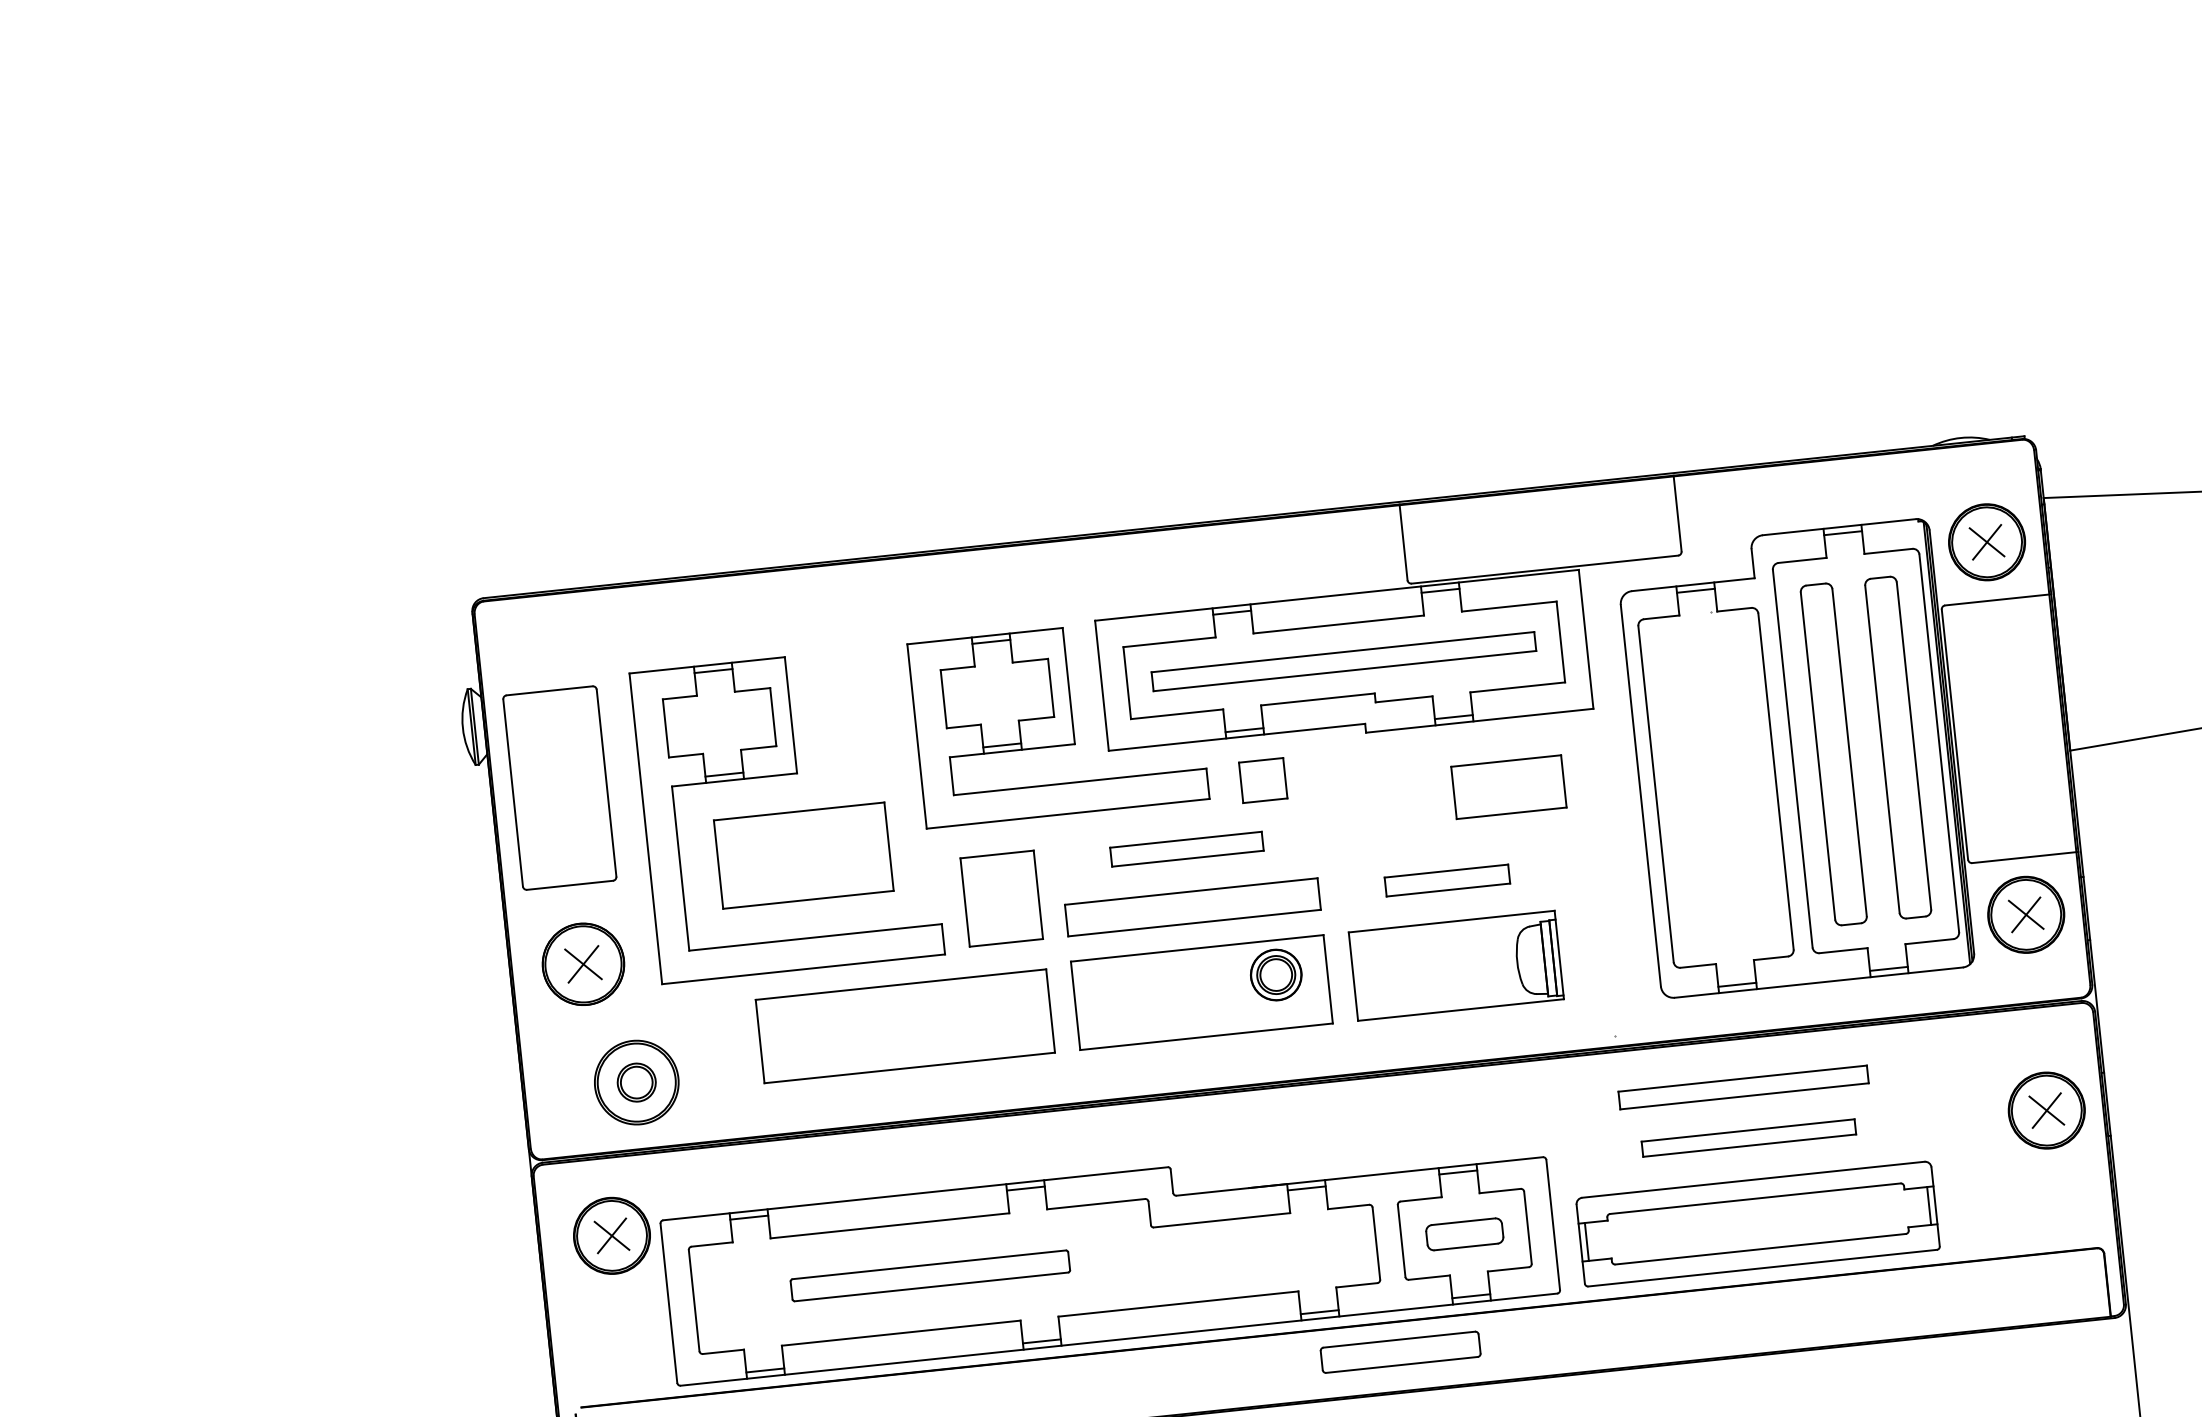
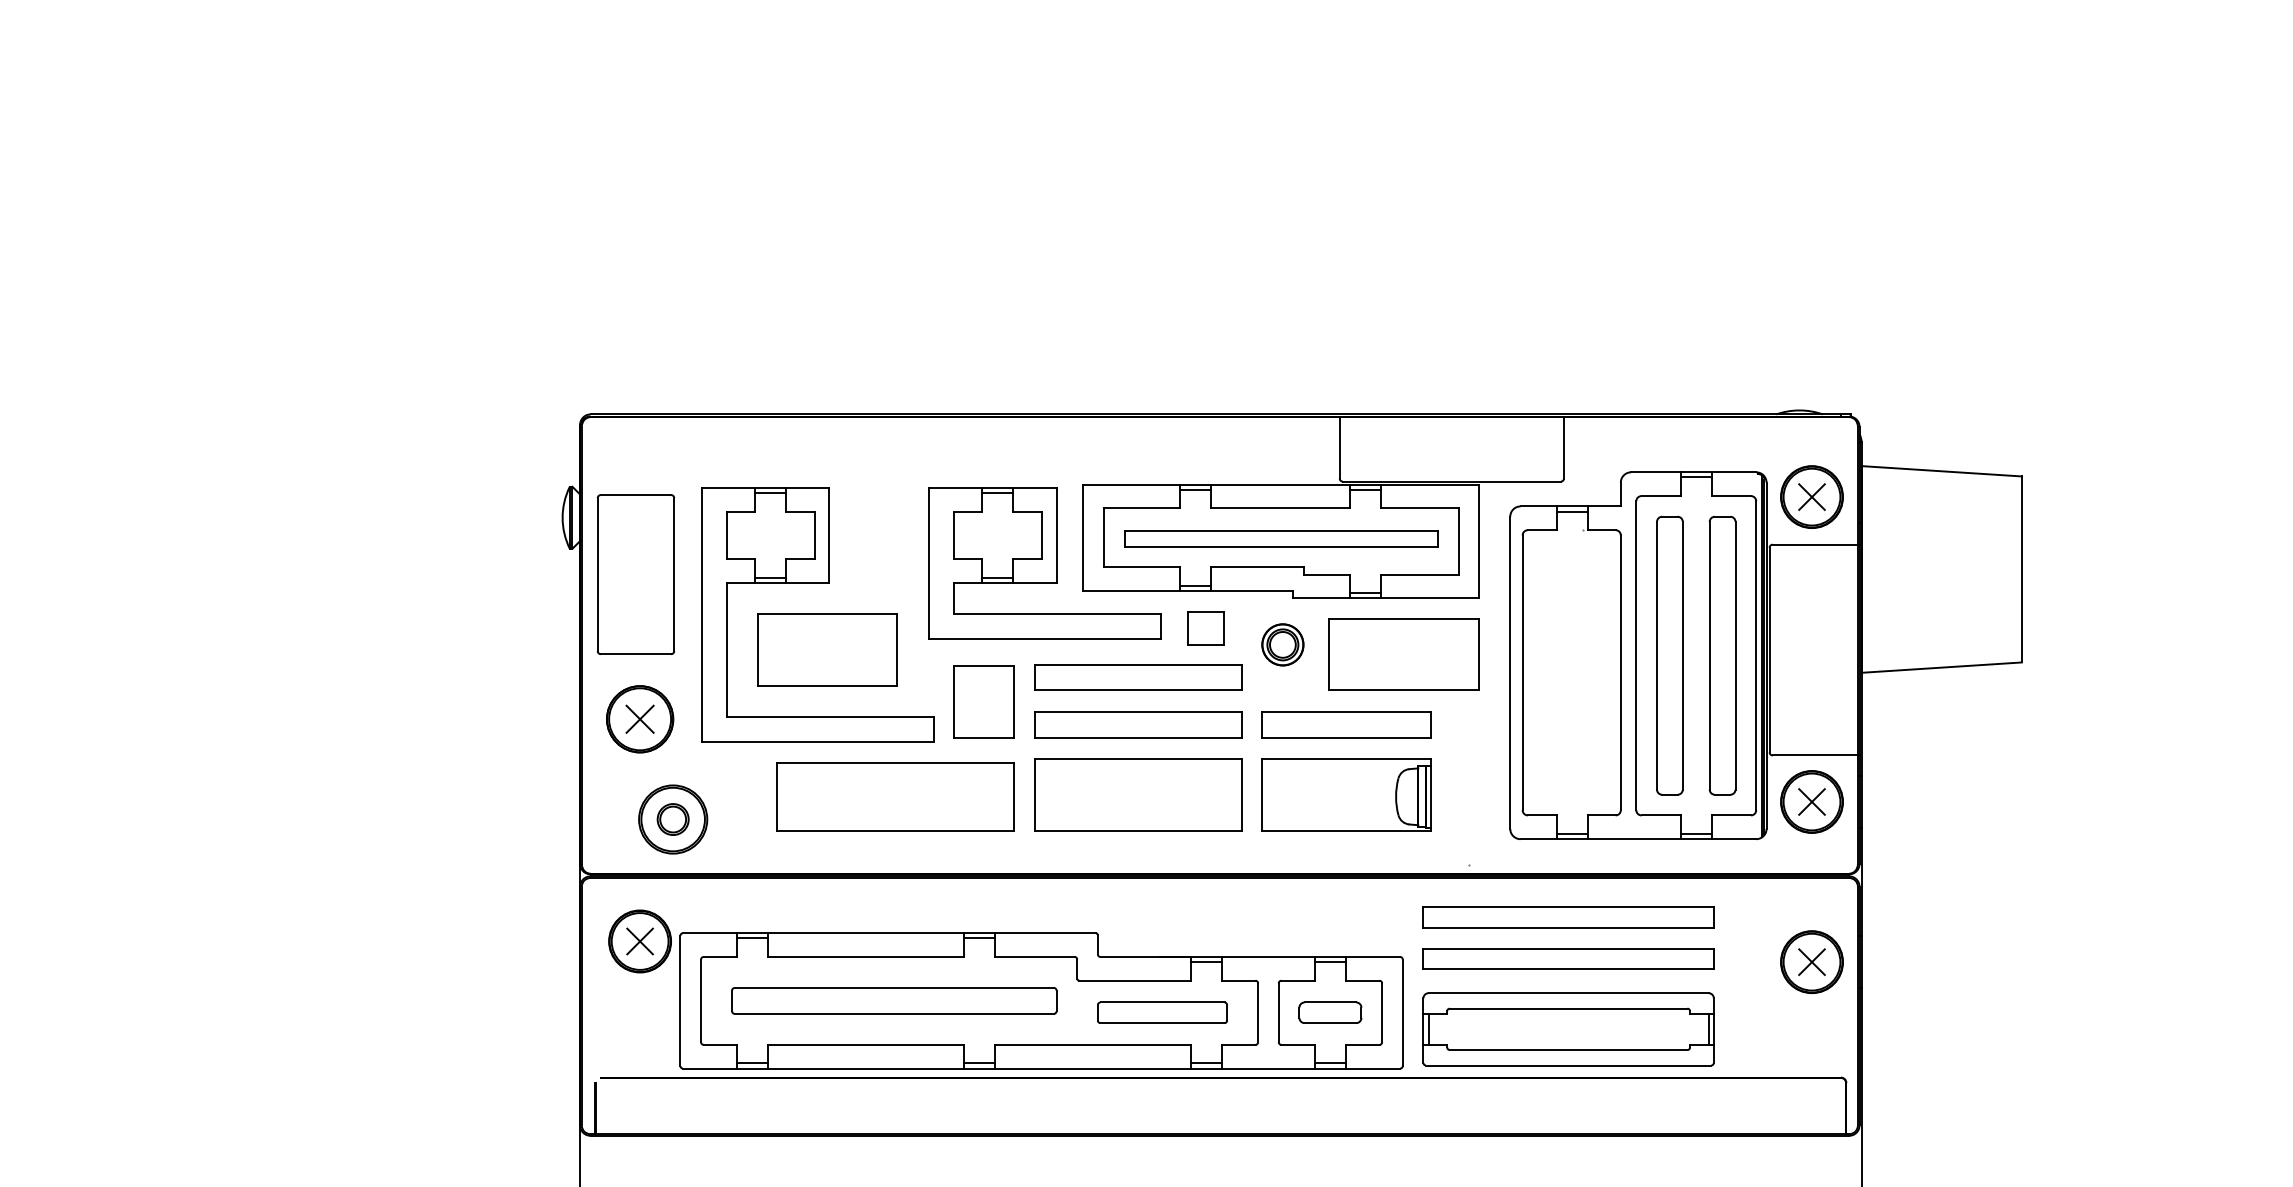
part: (1508, 787) -> (1403, 654), size x1.67
part: (1187, 849) -> (1138, 677), size x1.67
part: (1447, 879) -> (1346, 724), size x1.67
part: (1275, 974) -> (1282, 644), moved
part: (1743, 1087) -> (1568, 917), size x1.43
part: (1748, 1137) -> (1568, 958), size x1.67
part: (930, 1275) -> (894, 1000), size x1.43
part: (1400, 1351) -> (1162, 1012), moved

